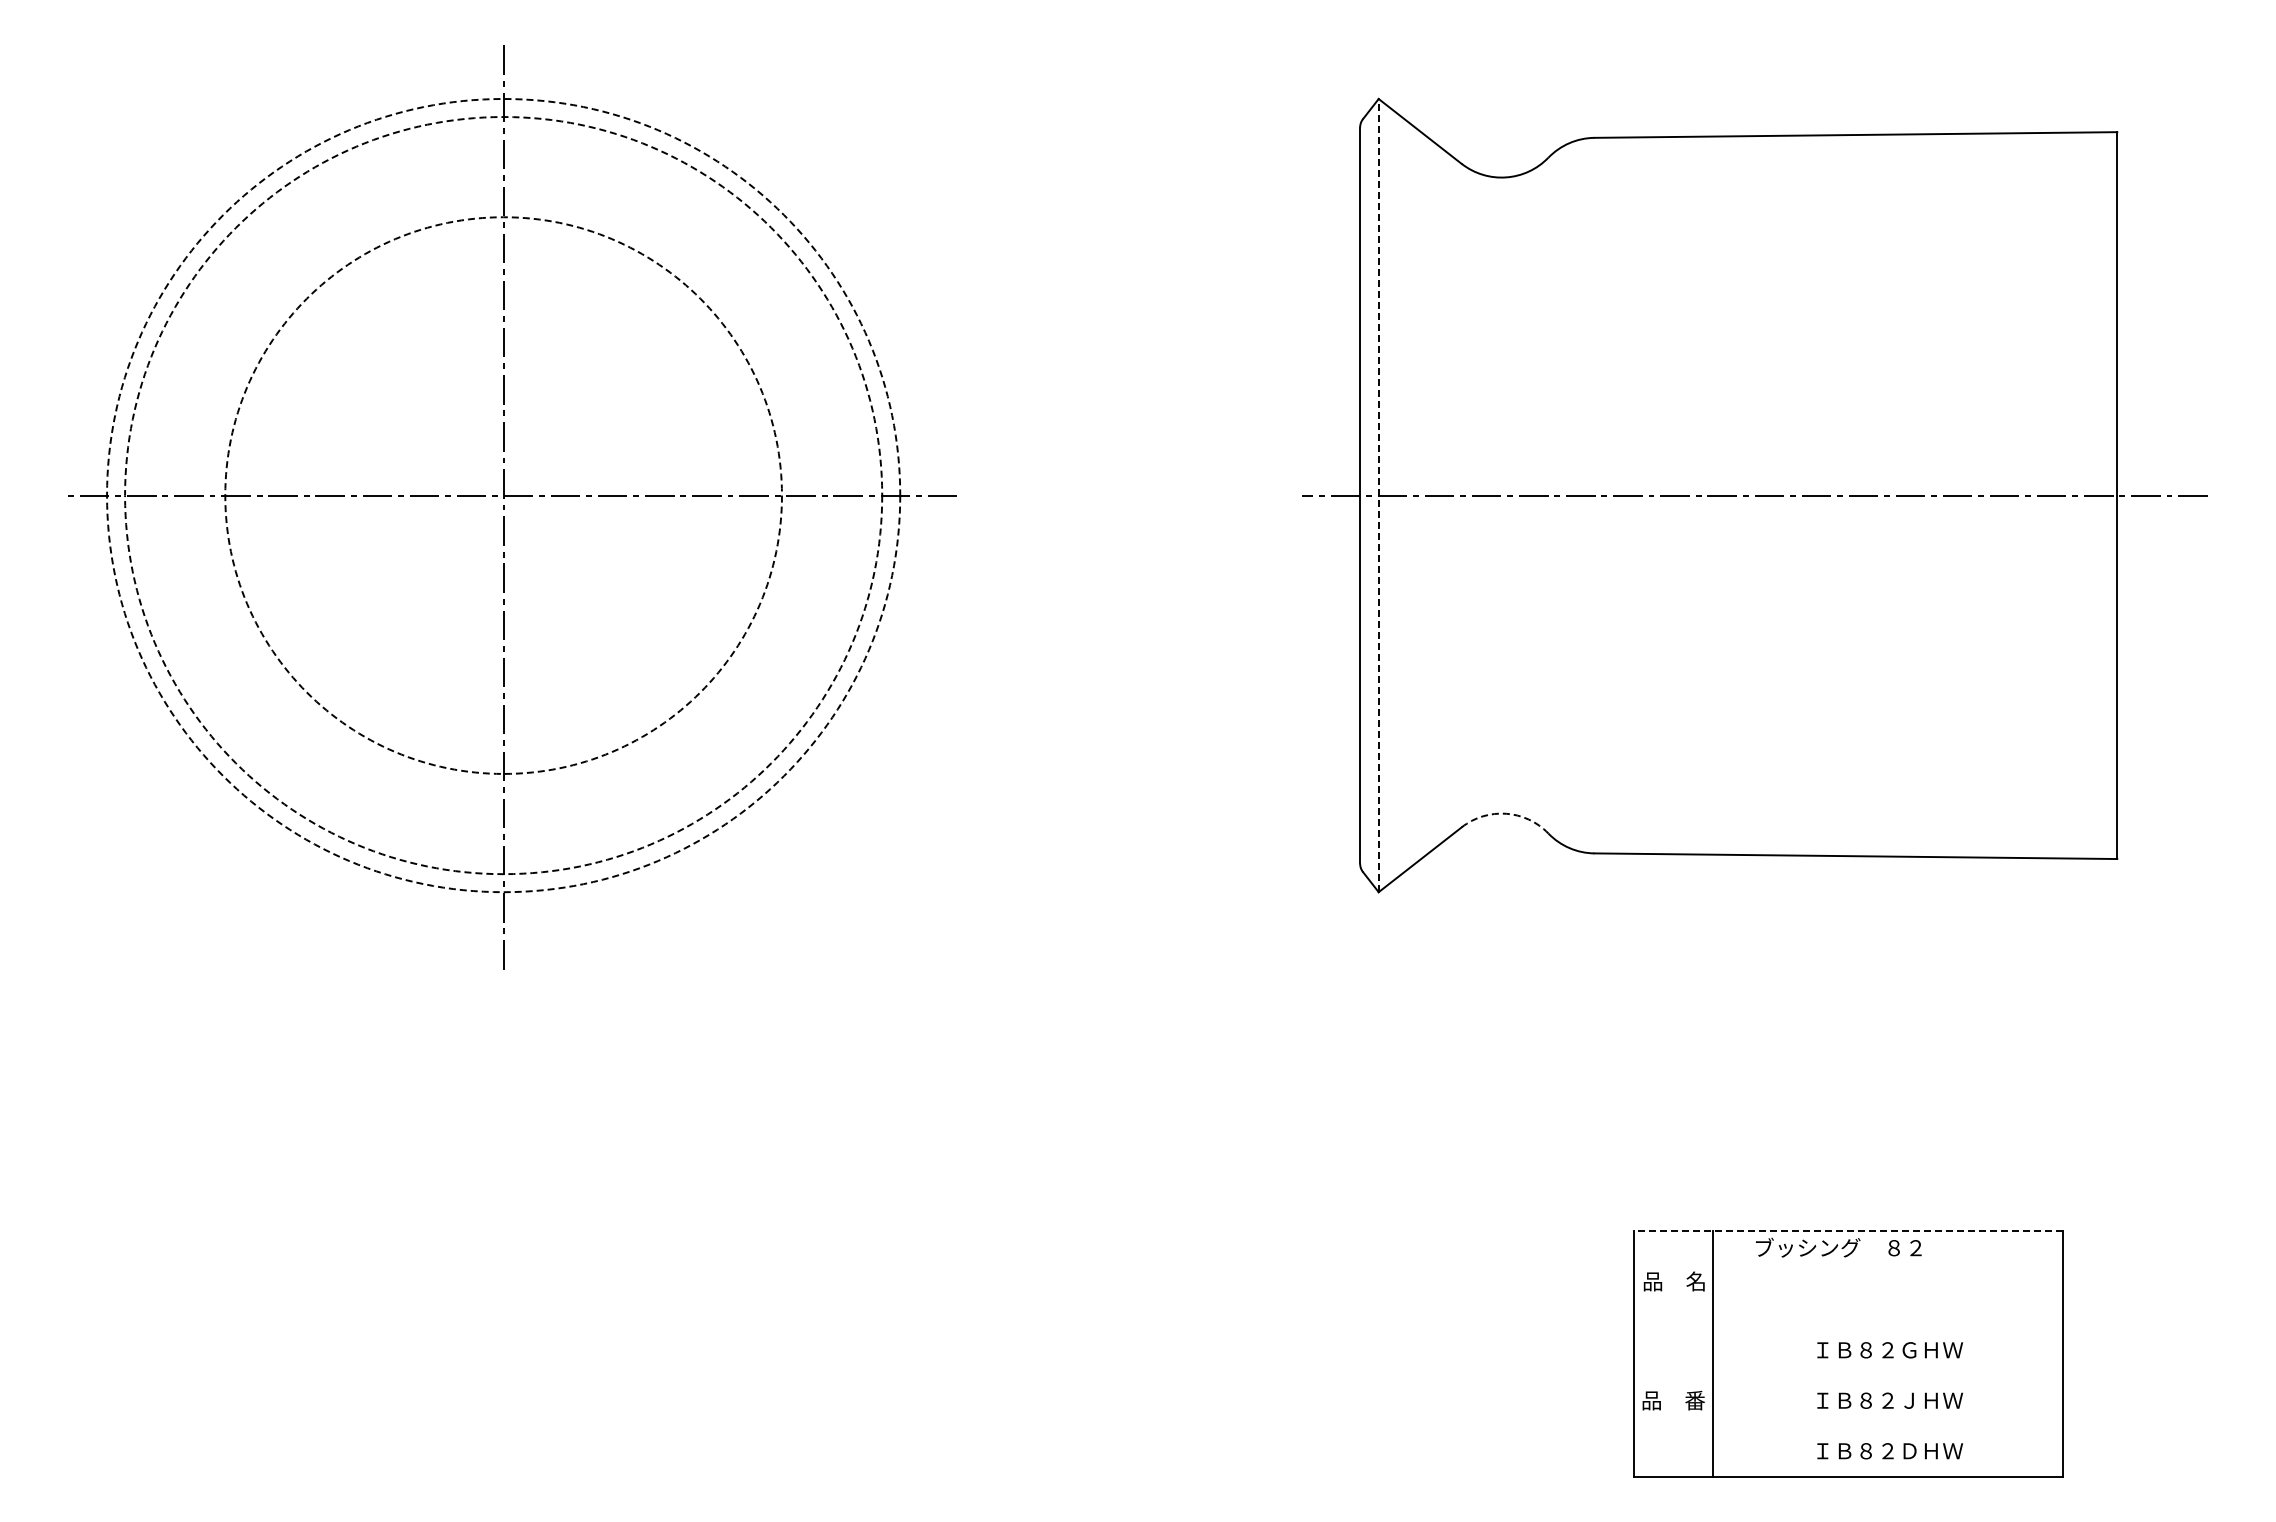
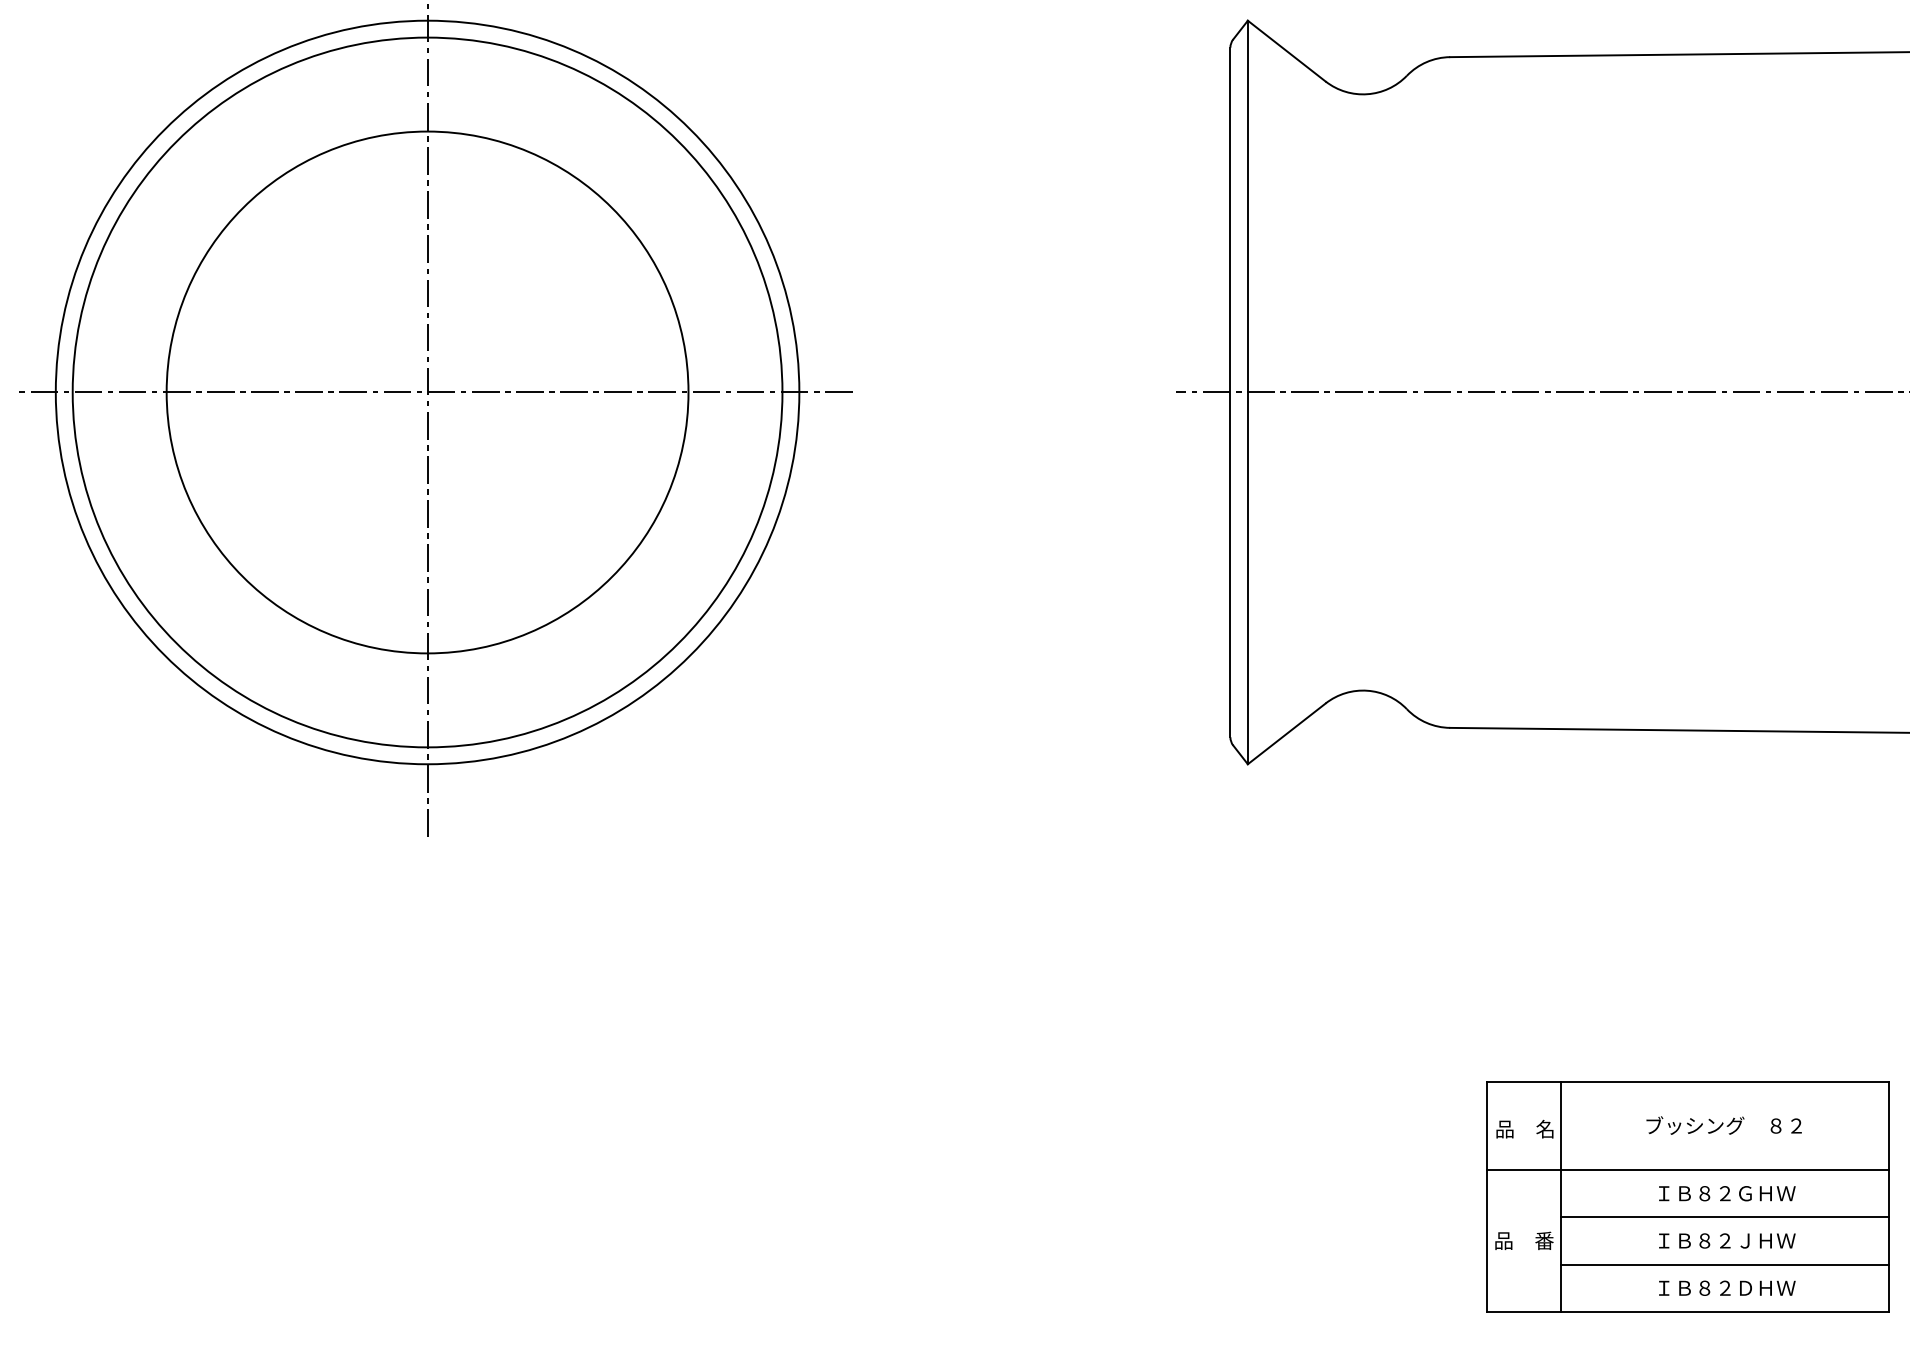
circle: (503, 495) -> (427, 392), dashed -> solid
circle: (503, 495) -> (427, 392), dashed -> solid
circle: (503, 495) -> (427, 392), dashed -> solid
line: (1378, 495) -> (1247, 392), dashed -> solid
arc: (1506, 813) -> (1367, 690), dashed -> solid
line: (1848, 1231) -> (1688, 1082), dashed -> solid
text: (1838, 1247) -> (1723, 1125), moved
line: (1847, 1325) -> (1687, 1170), added
line: (1887, 1375) -> (1724, 1217), added
line: (1887, 1426) -> (1724, 1265), added

